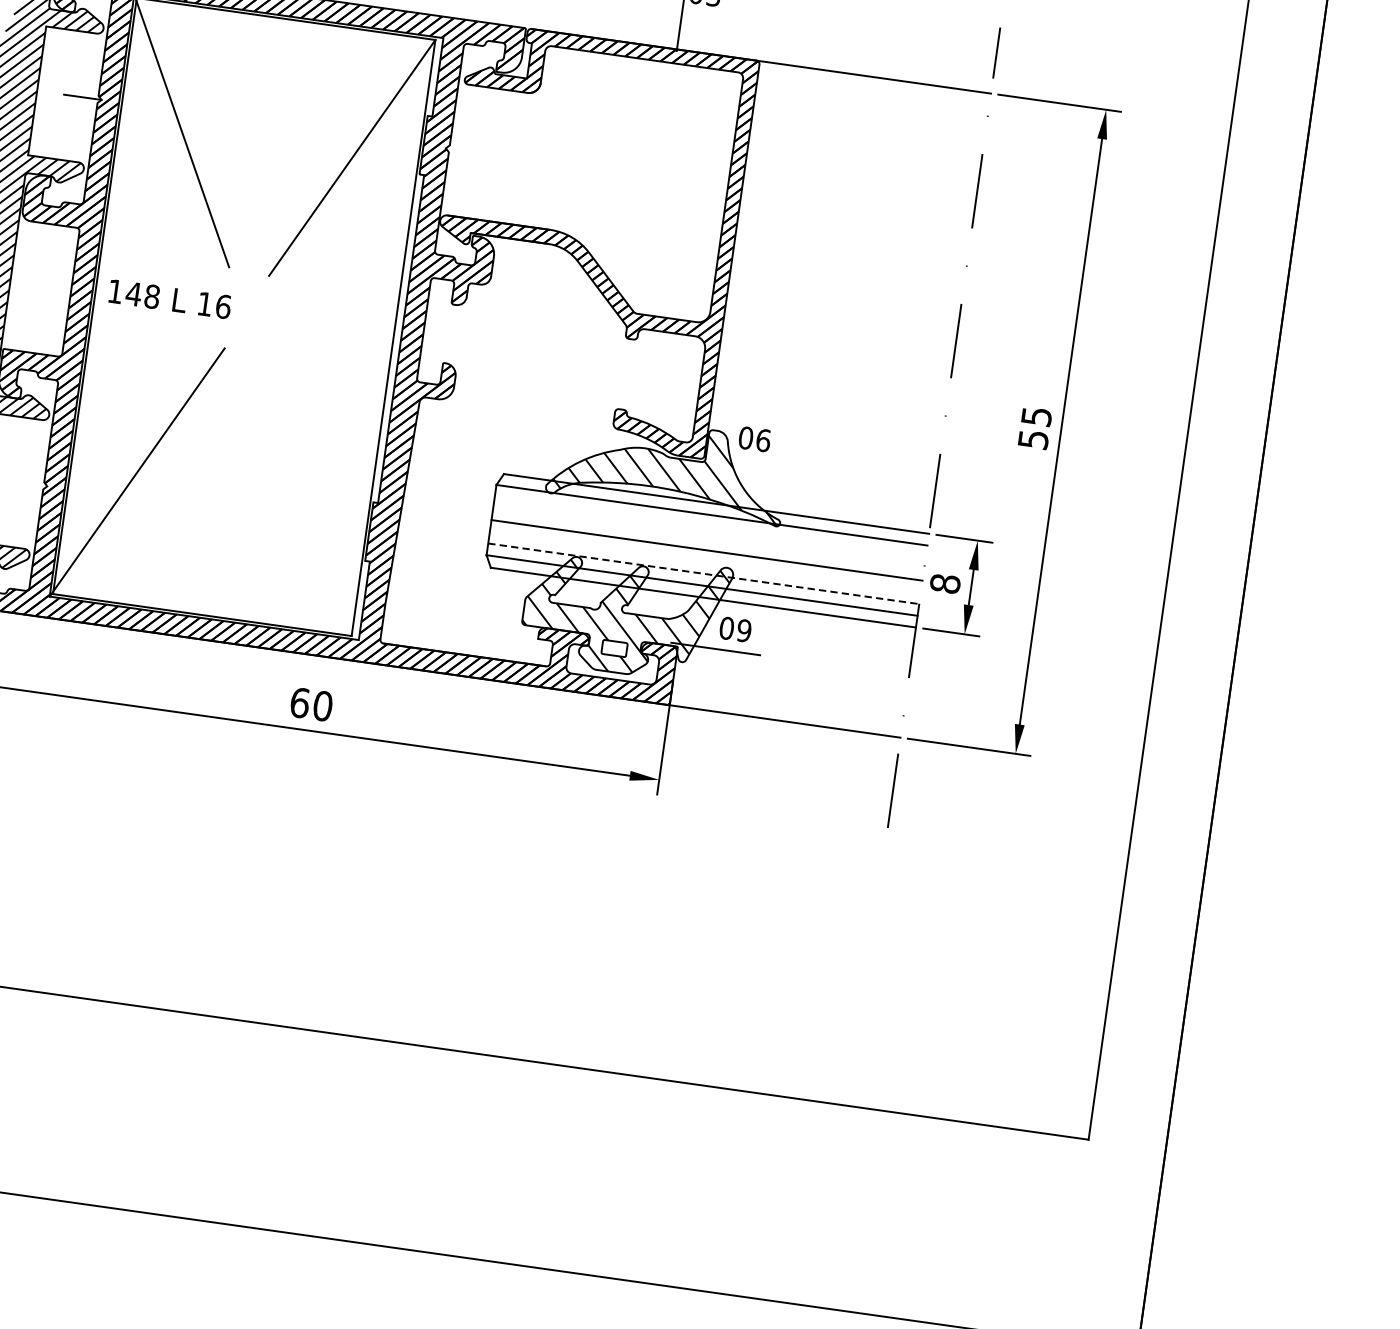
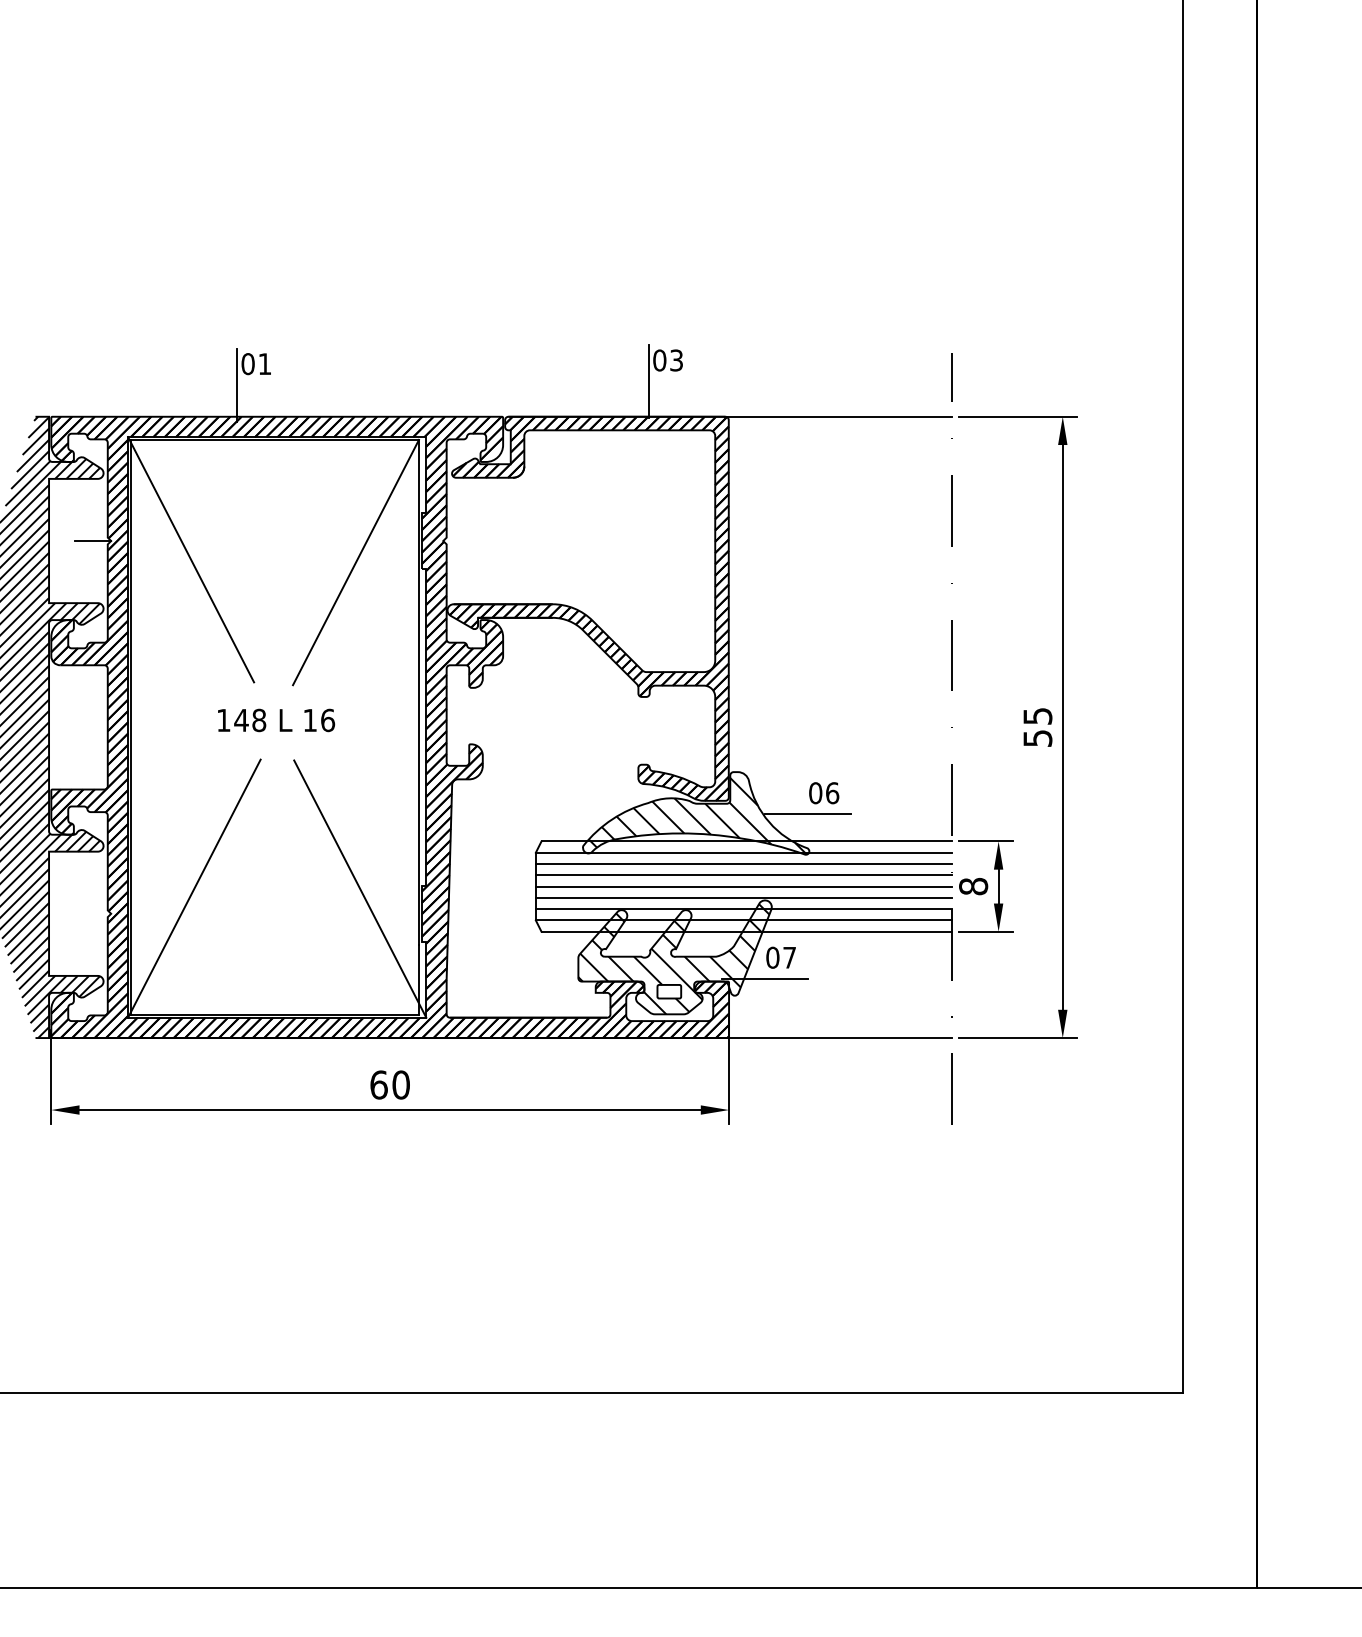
text: (170, 299) -> (276, 720), moved
text: (755, 439) -> (824, 793), moved
line: (783, 484) -> (807, 814), added
line: (309, 496) -> (360, 888), added
line: (710, 527) -> (743, 864), added
line: (708, 538) -> (743, 875), added
line: (705, 561) -> (743, 897), added
line: (703, 574) -> (743, 909), dashed -> solid
text: (744, 630) -> (789, 957), 09 -> 07

